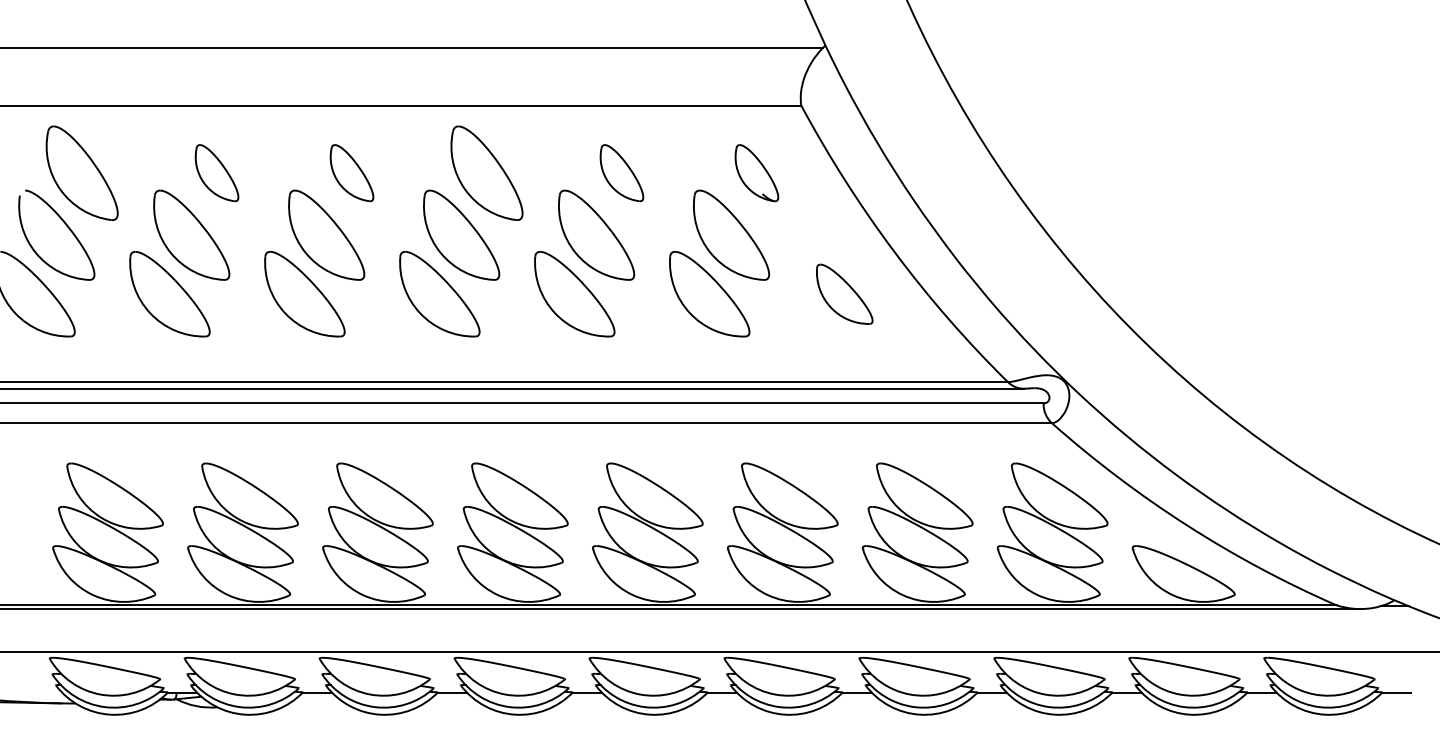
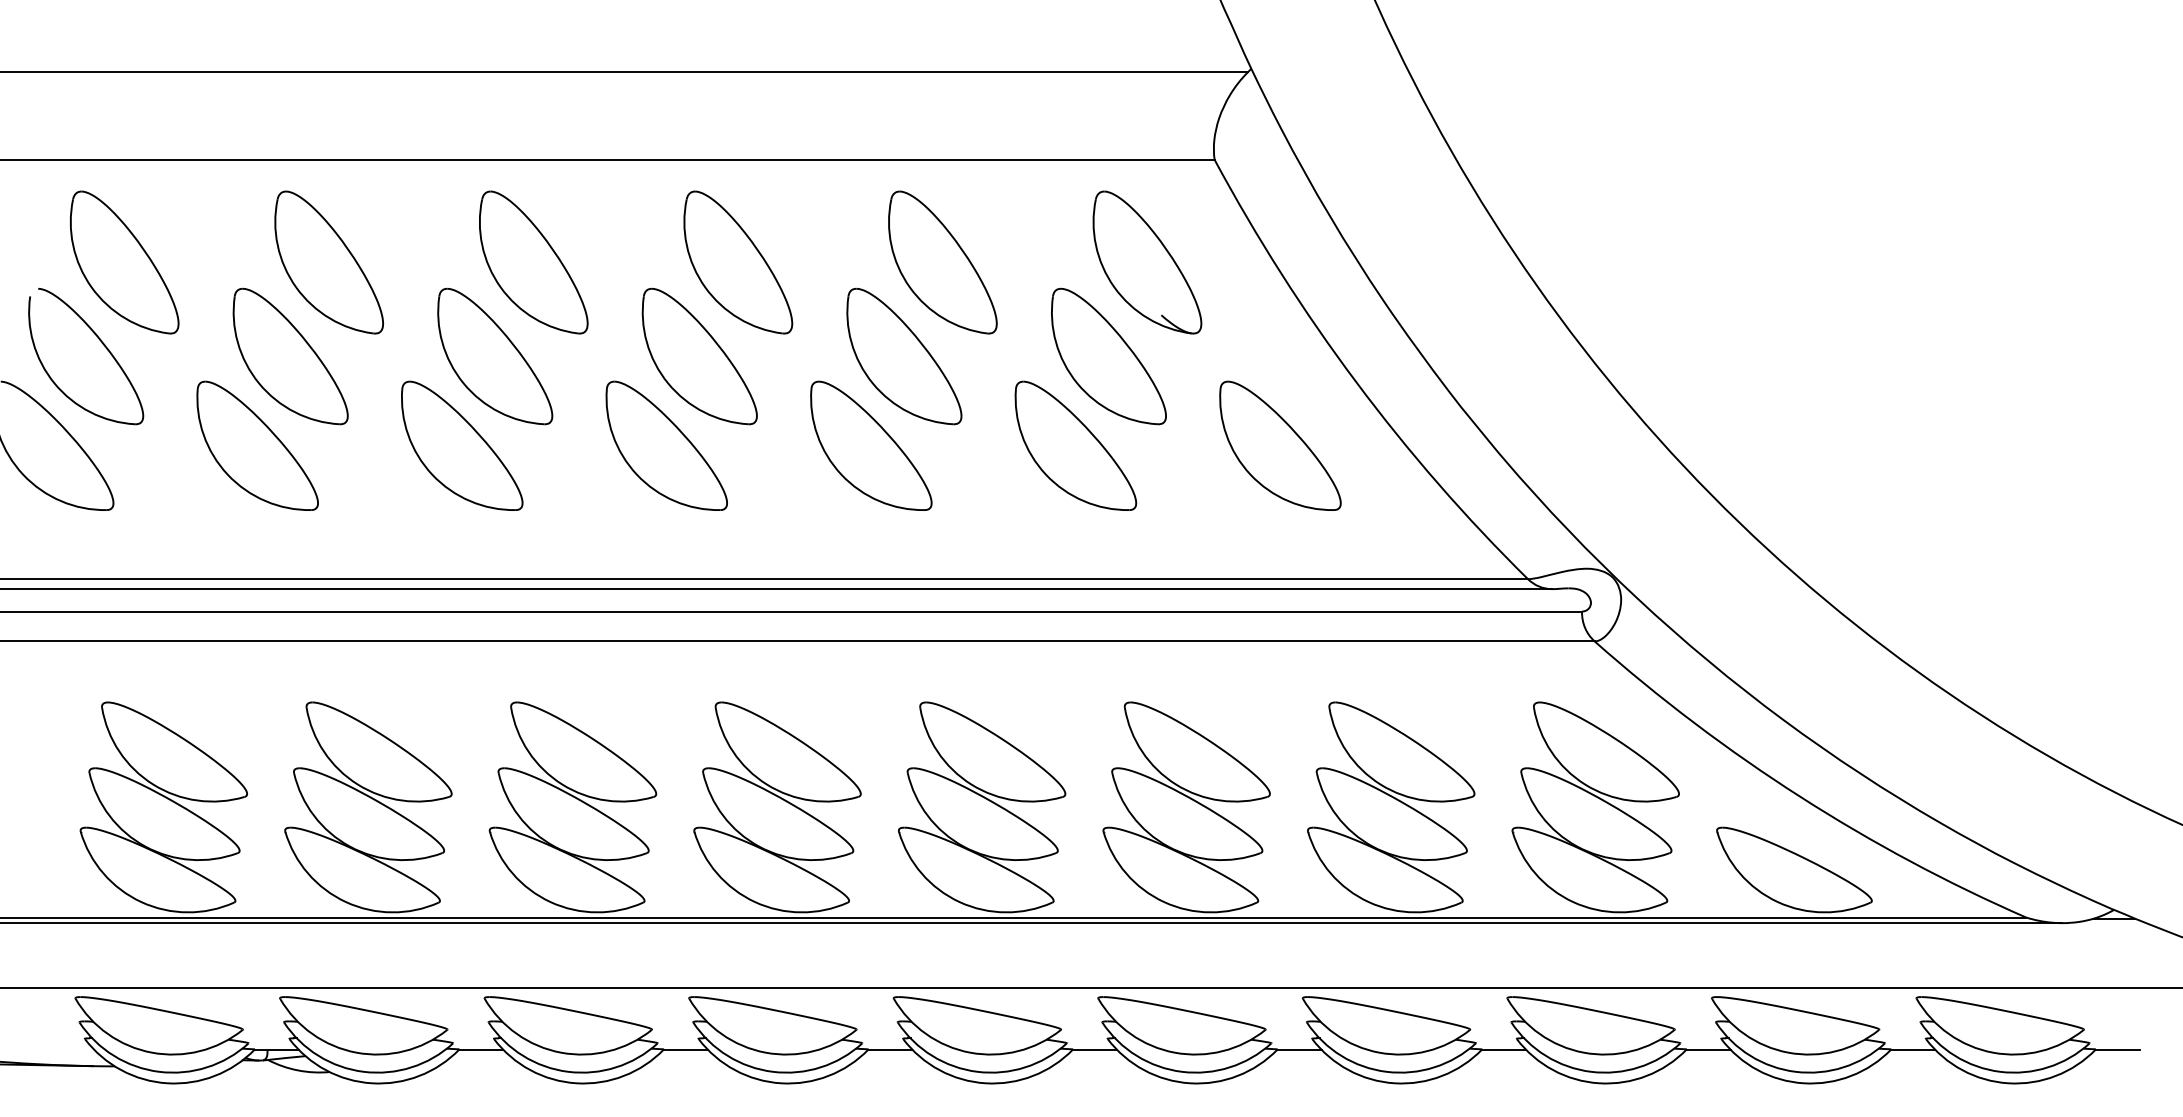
part: (216, 172) -> (328, 261), size x1.67
part: (351, 172) -> (532, 261), size x1.67
part: (621, 172) -> (942, 261), size x1.67
part: (756, 172) -> (1146, 261), size x1.67
part: (844, 294) -> (1280, 446), size x1.43

